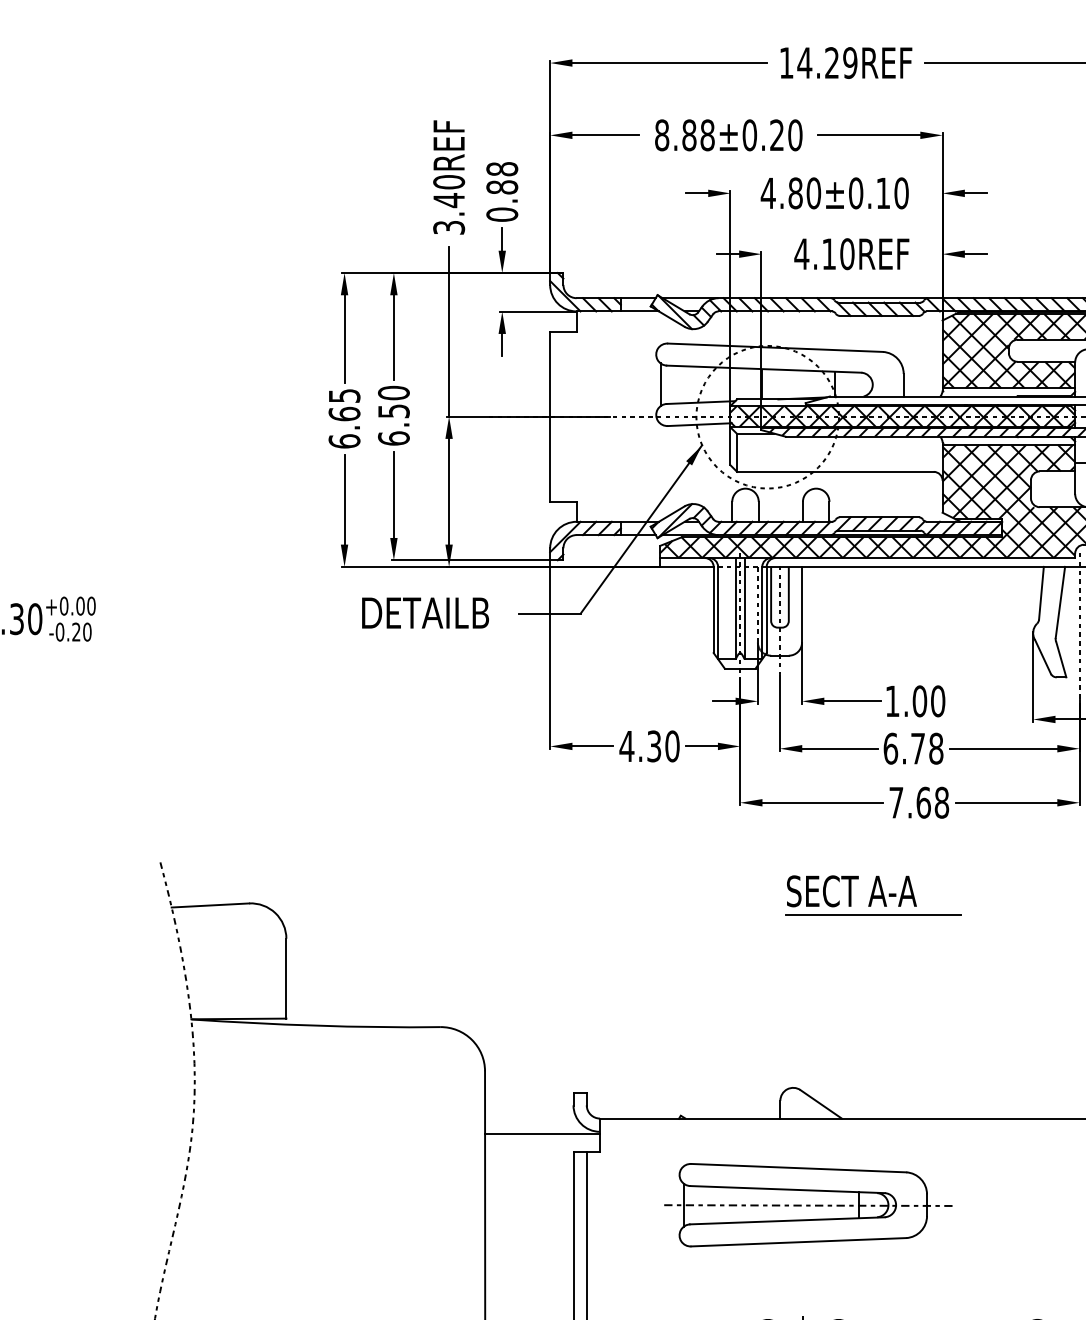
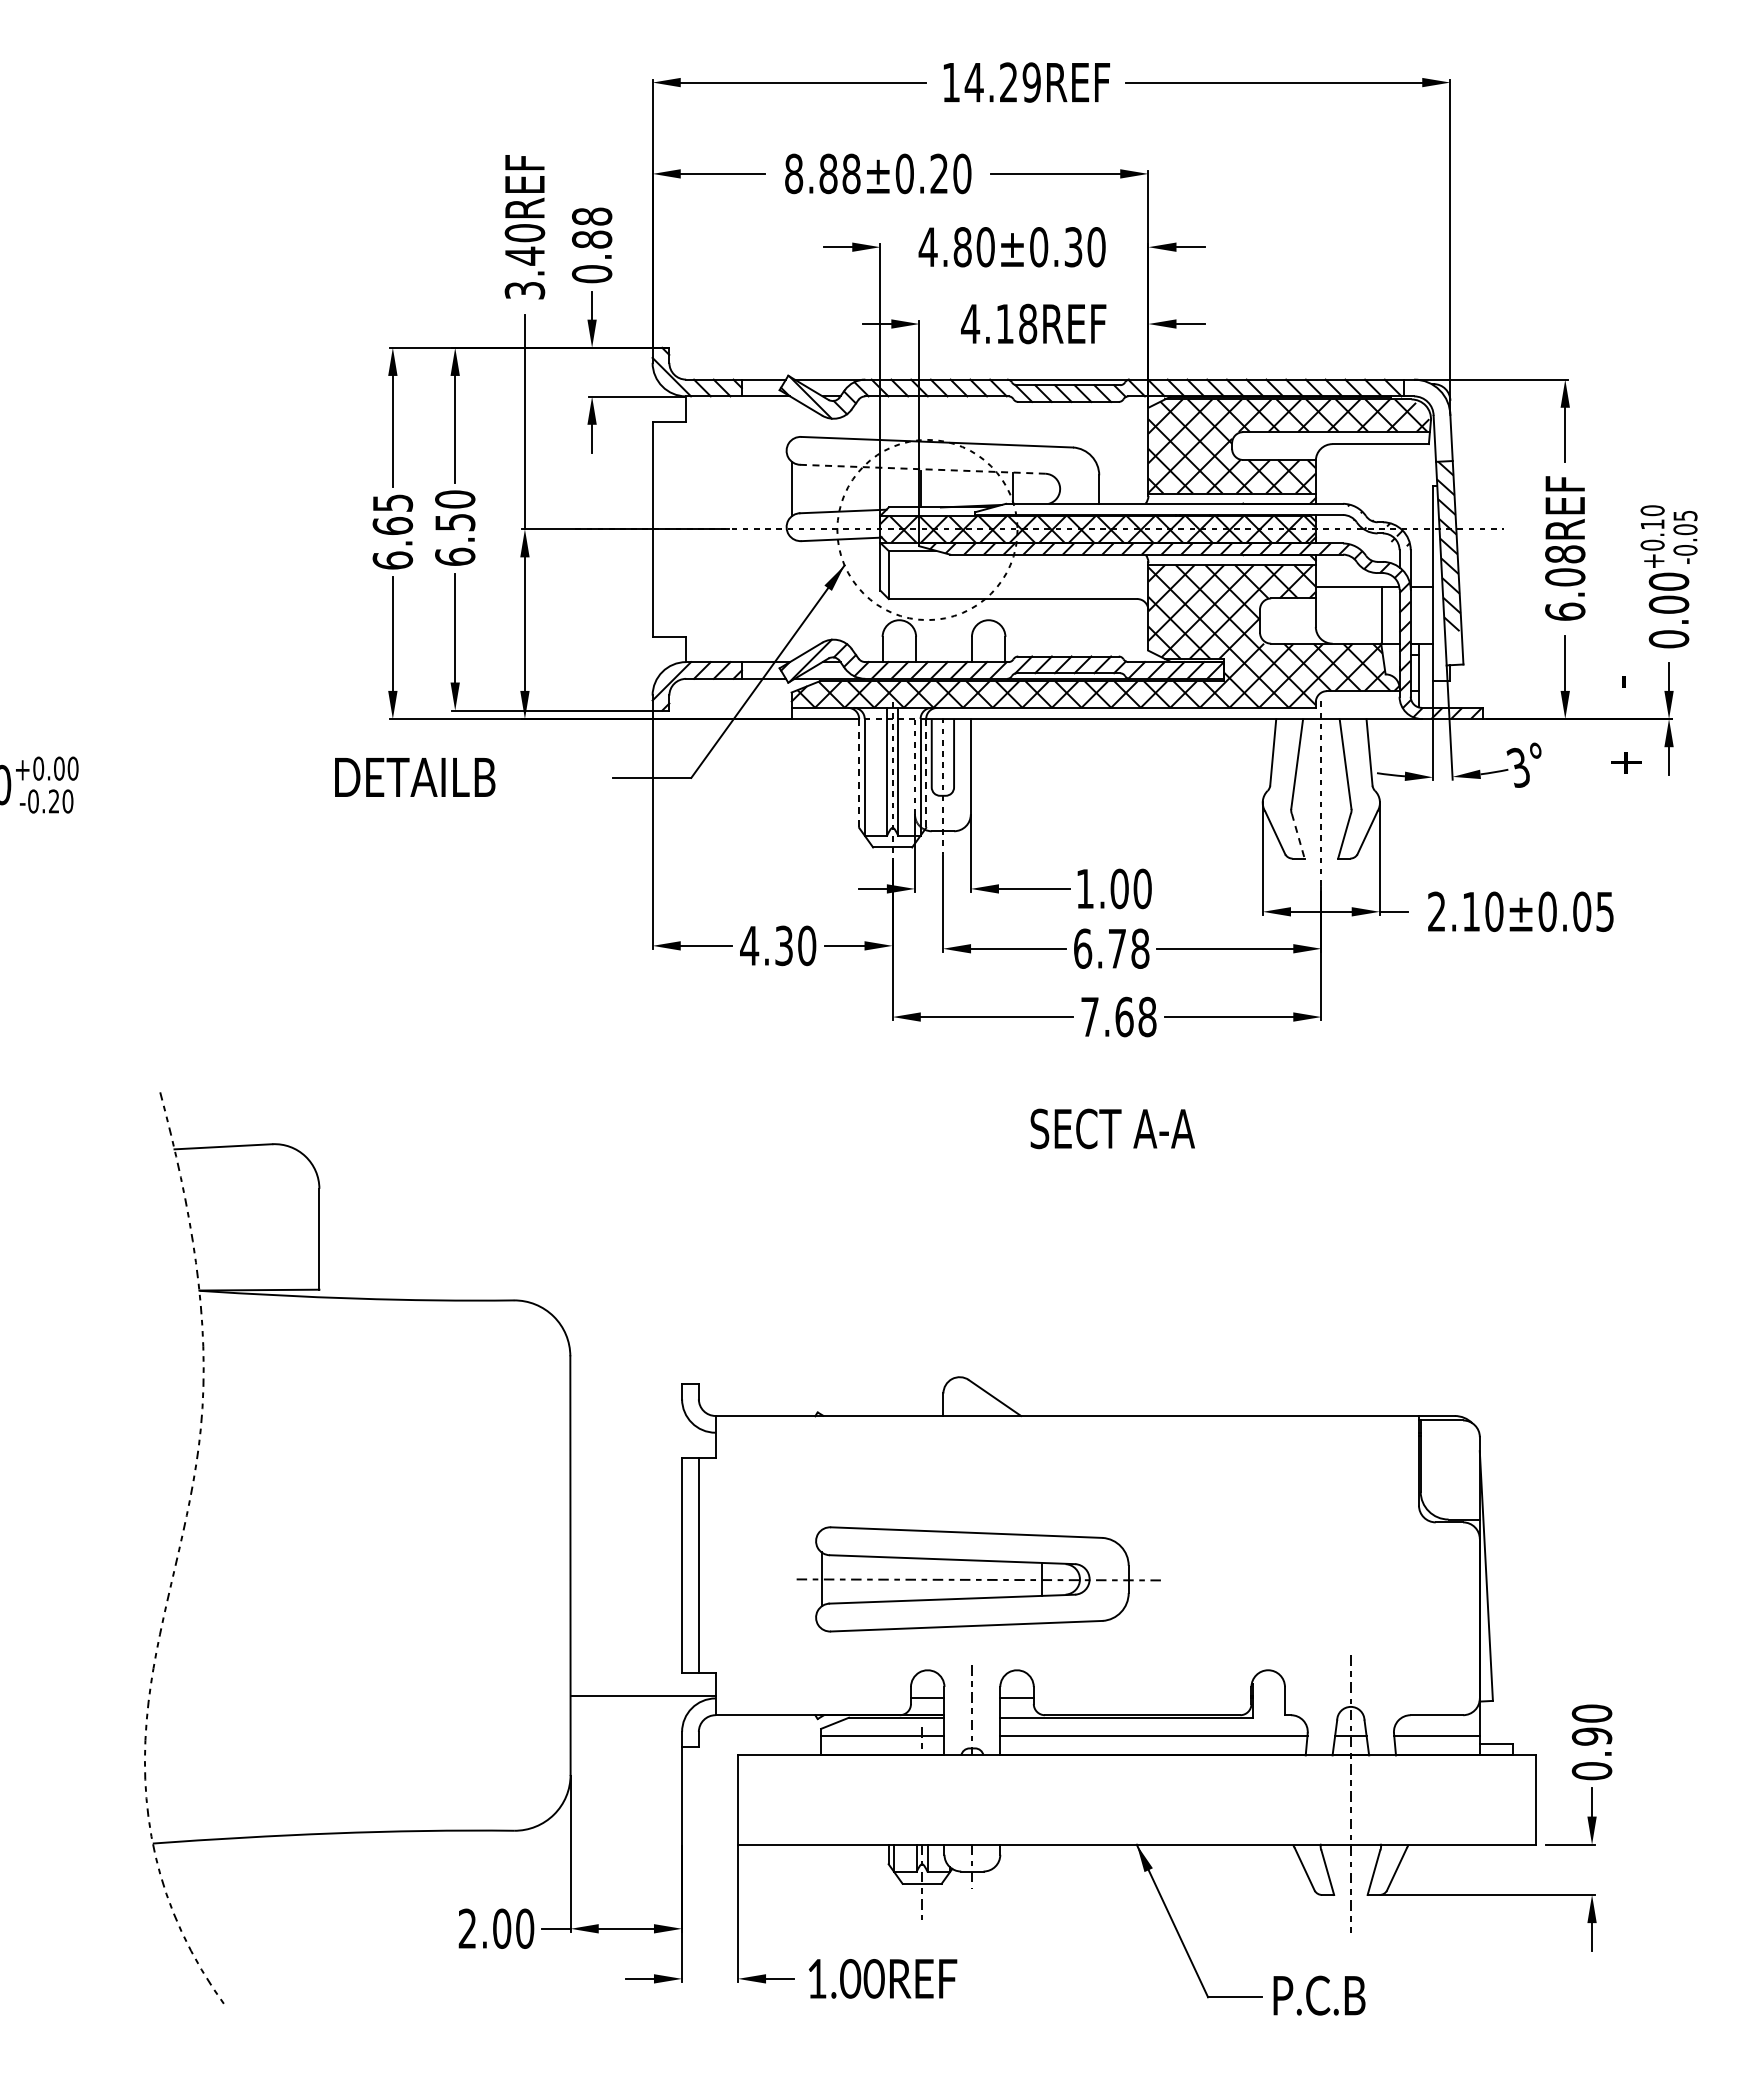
text: (883, 193) -> (1073, 247), 4.80±0.10 -> 4.80±0.30
text: (847, 254) -> (1028, 324), 4.10REF -> 4.18REF
line: (764, 369) -> (923, 469), solid -> dashed
line: (713, 609) -> (859, 773), solid -> dashed
line: (766, 609) -> (926, 773), solid -> dashed
text: (425, 613) -> (415, 777), moved
line: (1061, 659) -> (1298, 836), solid -> dashed
text: (851, 891) -> (1112, 1128), moved
line: (873, 914) -> (1060, 1158), removed
line: (542, 1134) -> (642, 1435), removed
part: (808, 1205) -> (978, 1579), moved

